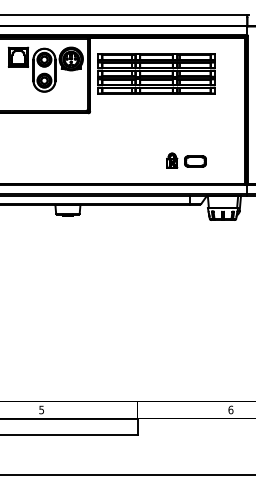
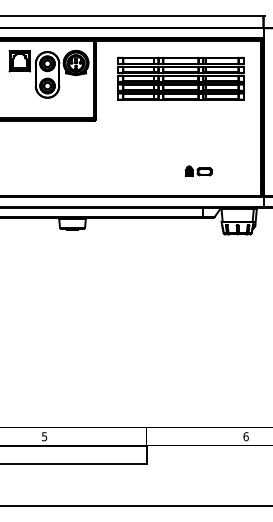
part: (156, 73) -> (180, 78), moved
part: (186, 160) -> (198, 171), size x0.62

